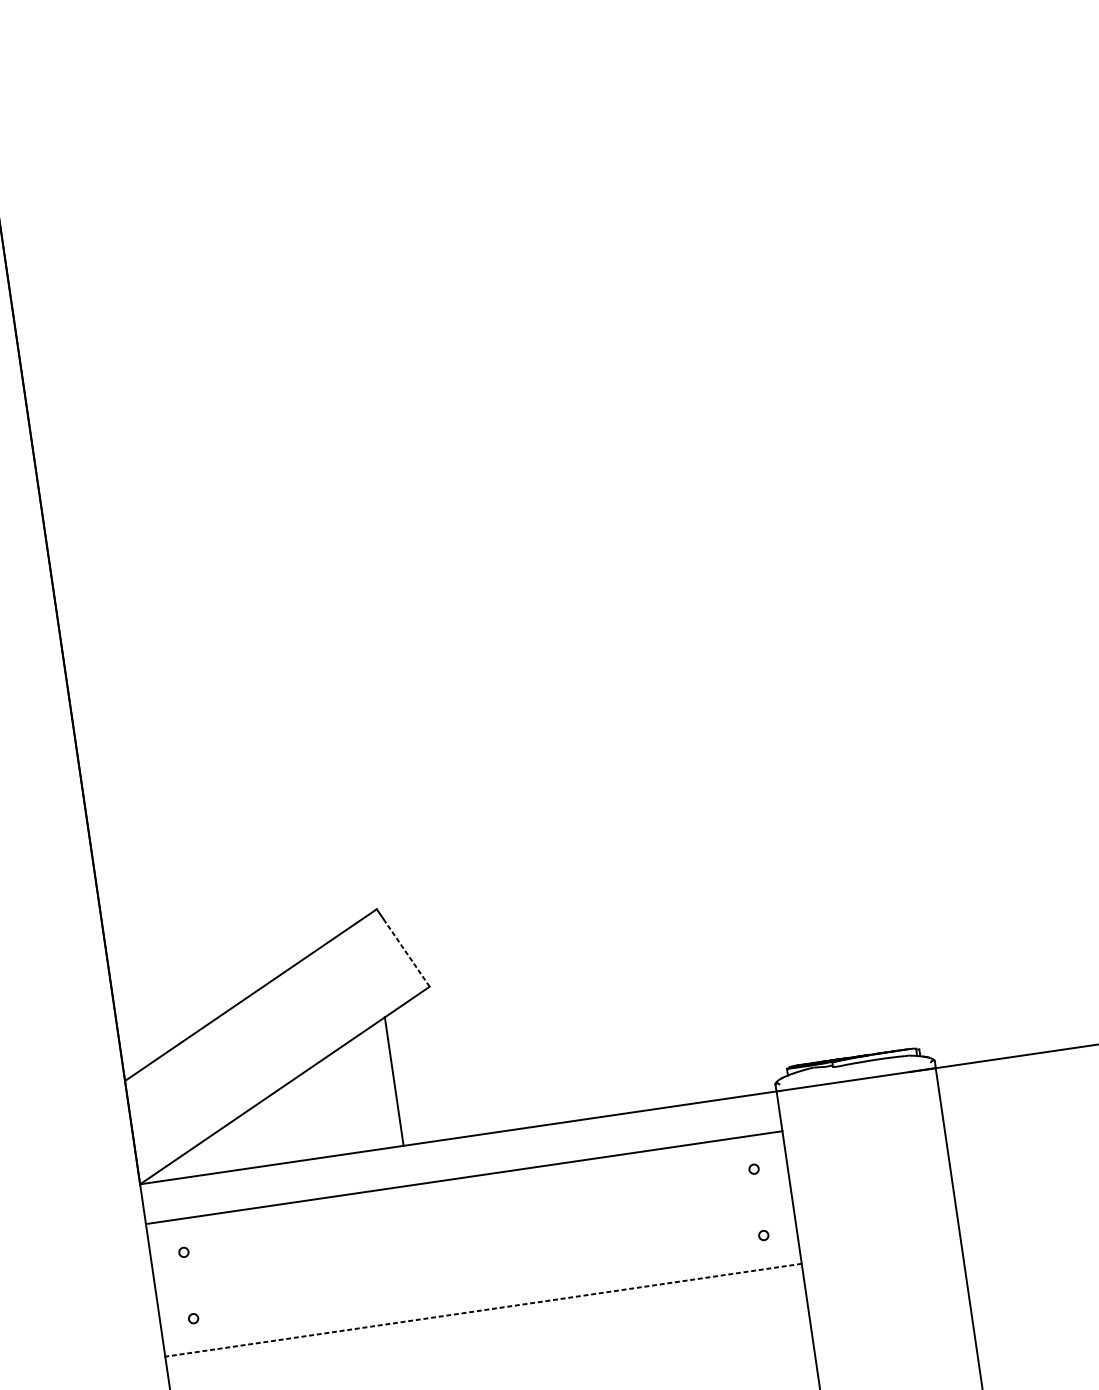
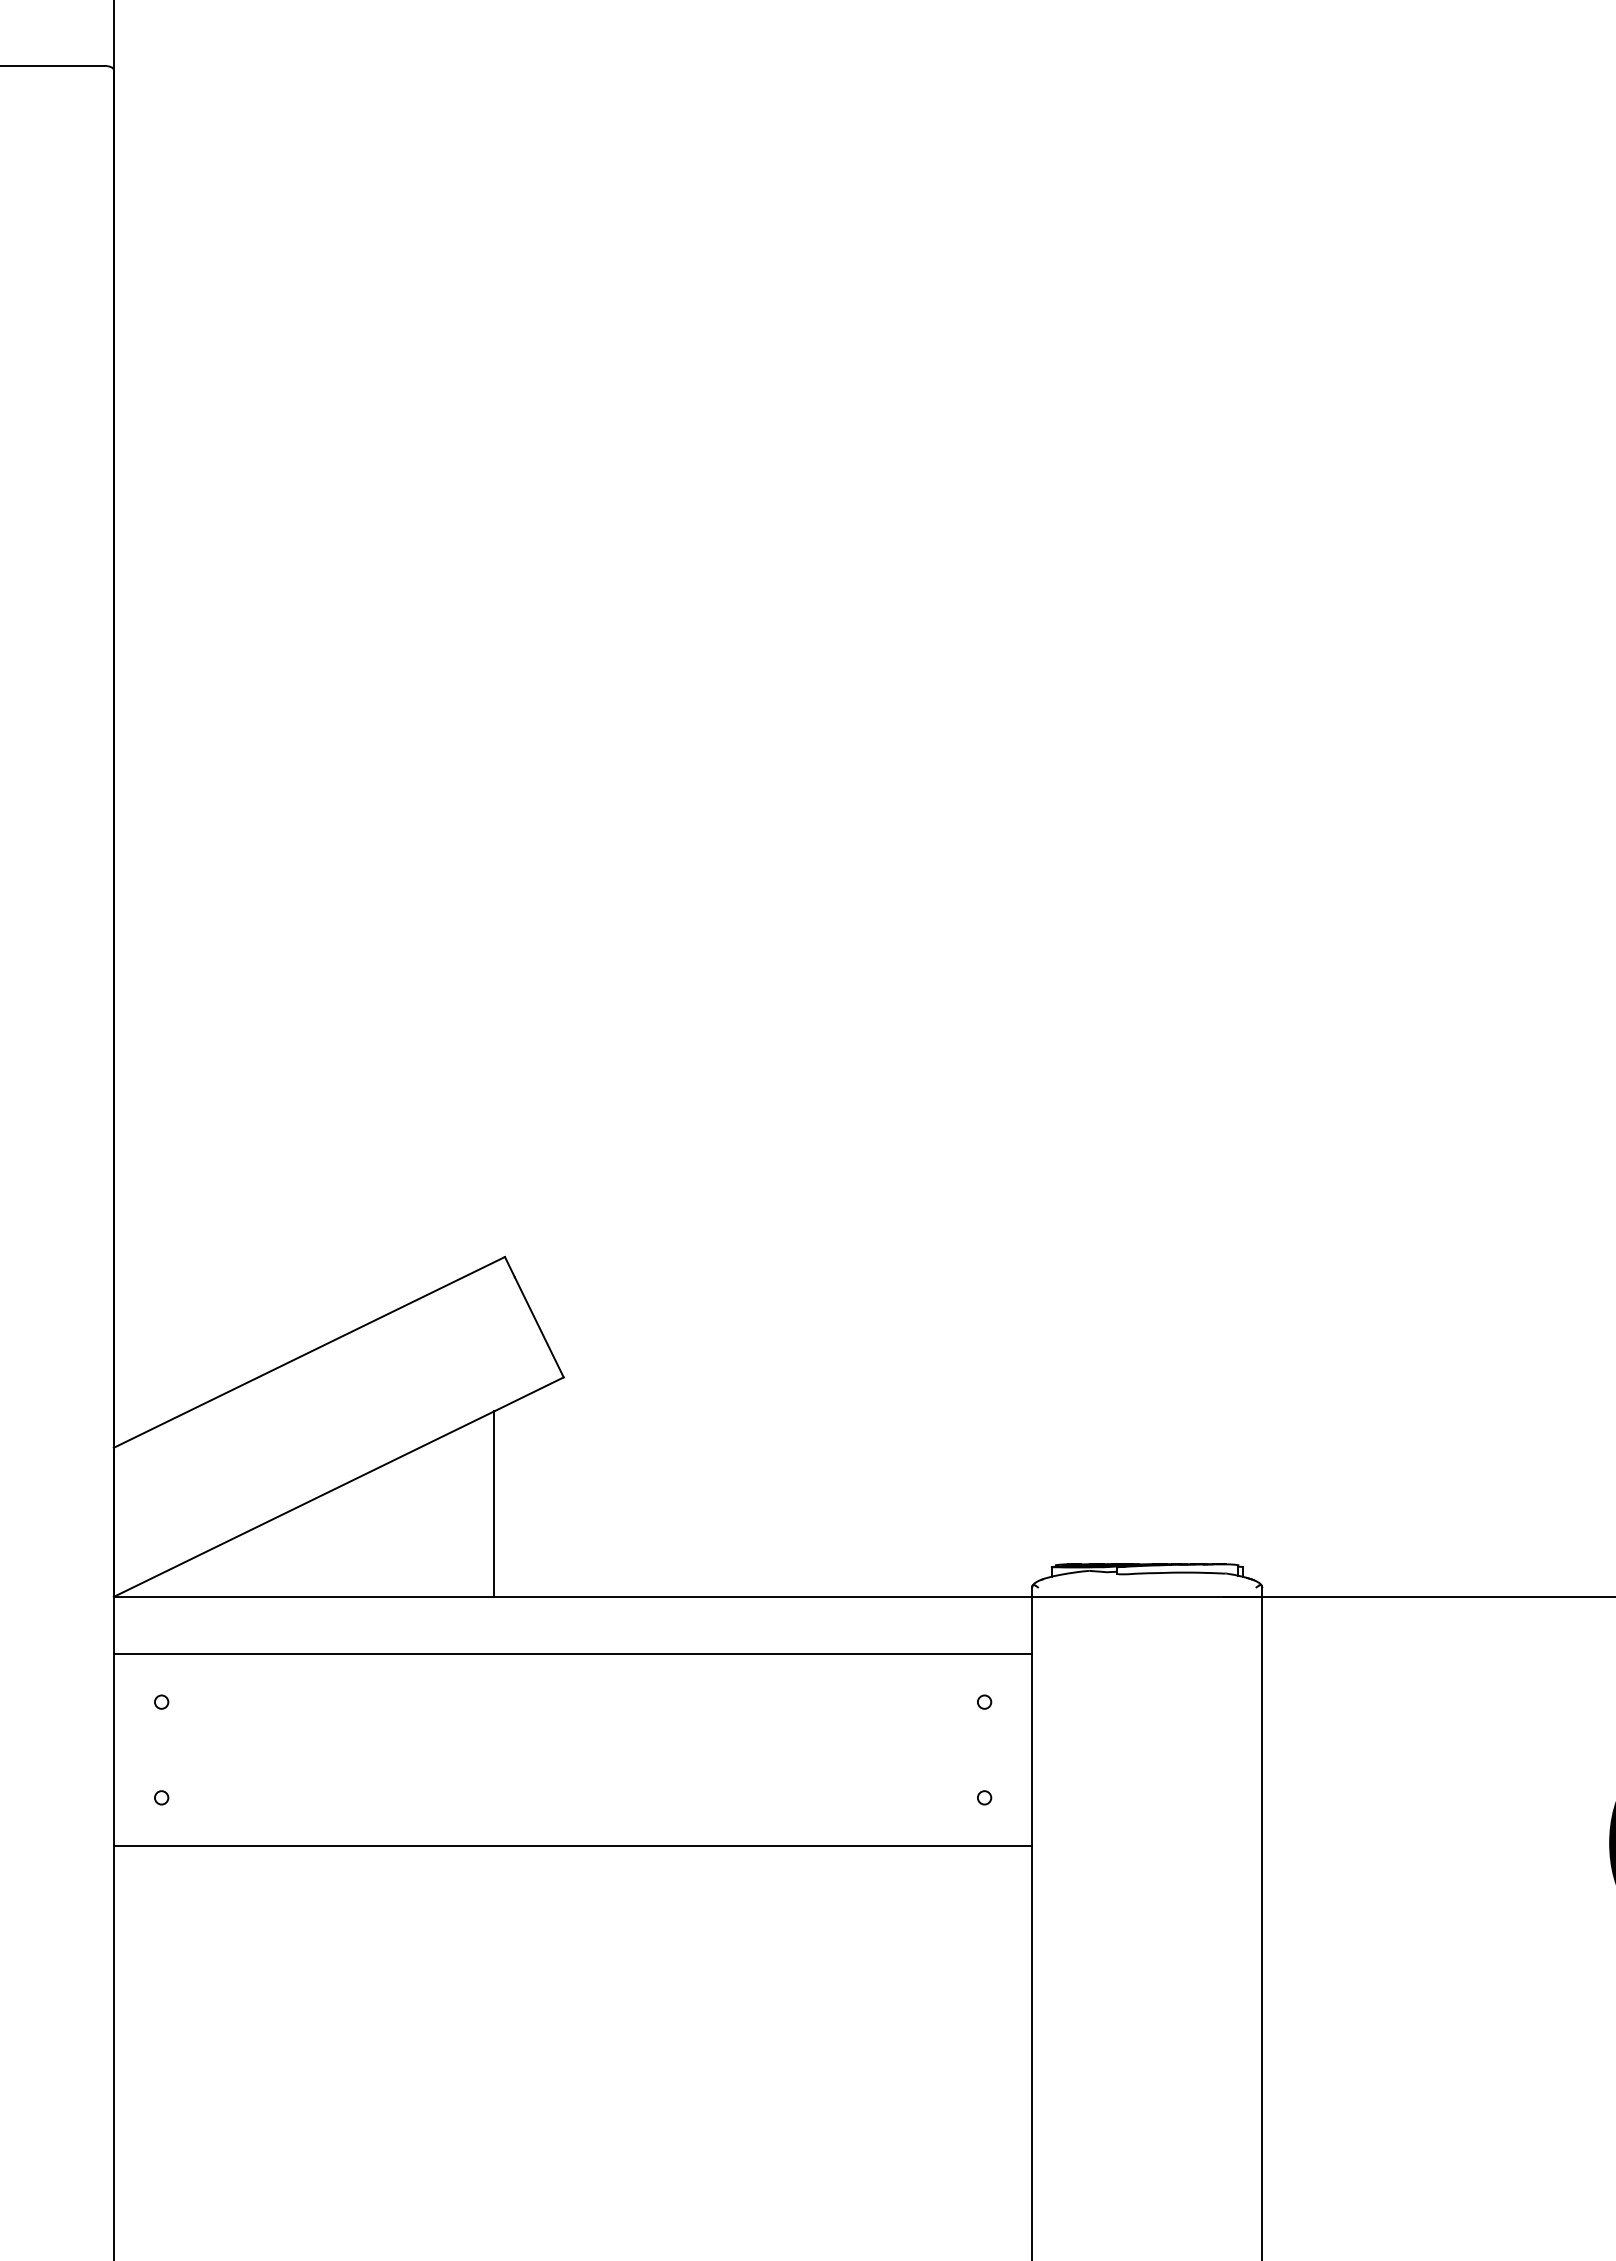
line: (407, 954) -> (539, 1327), dashed -> solid
line: (483, 1310) -> (572, 1845), dashed -> solid

